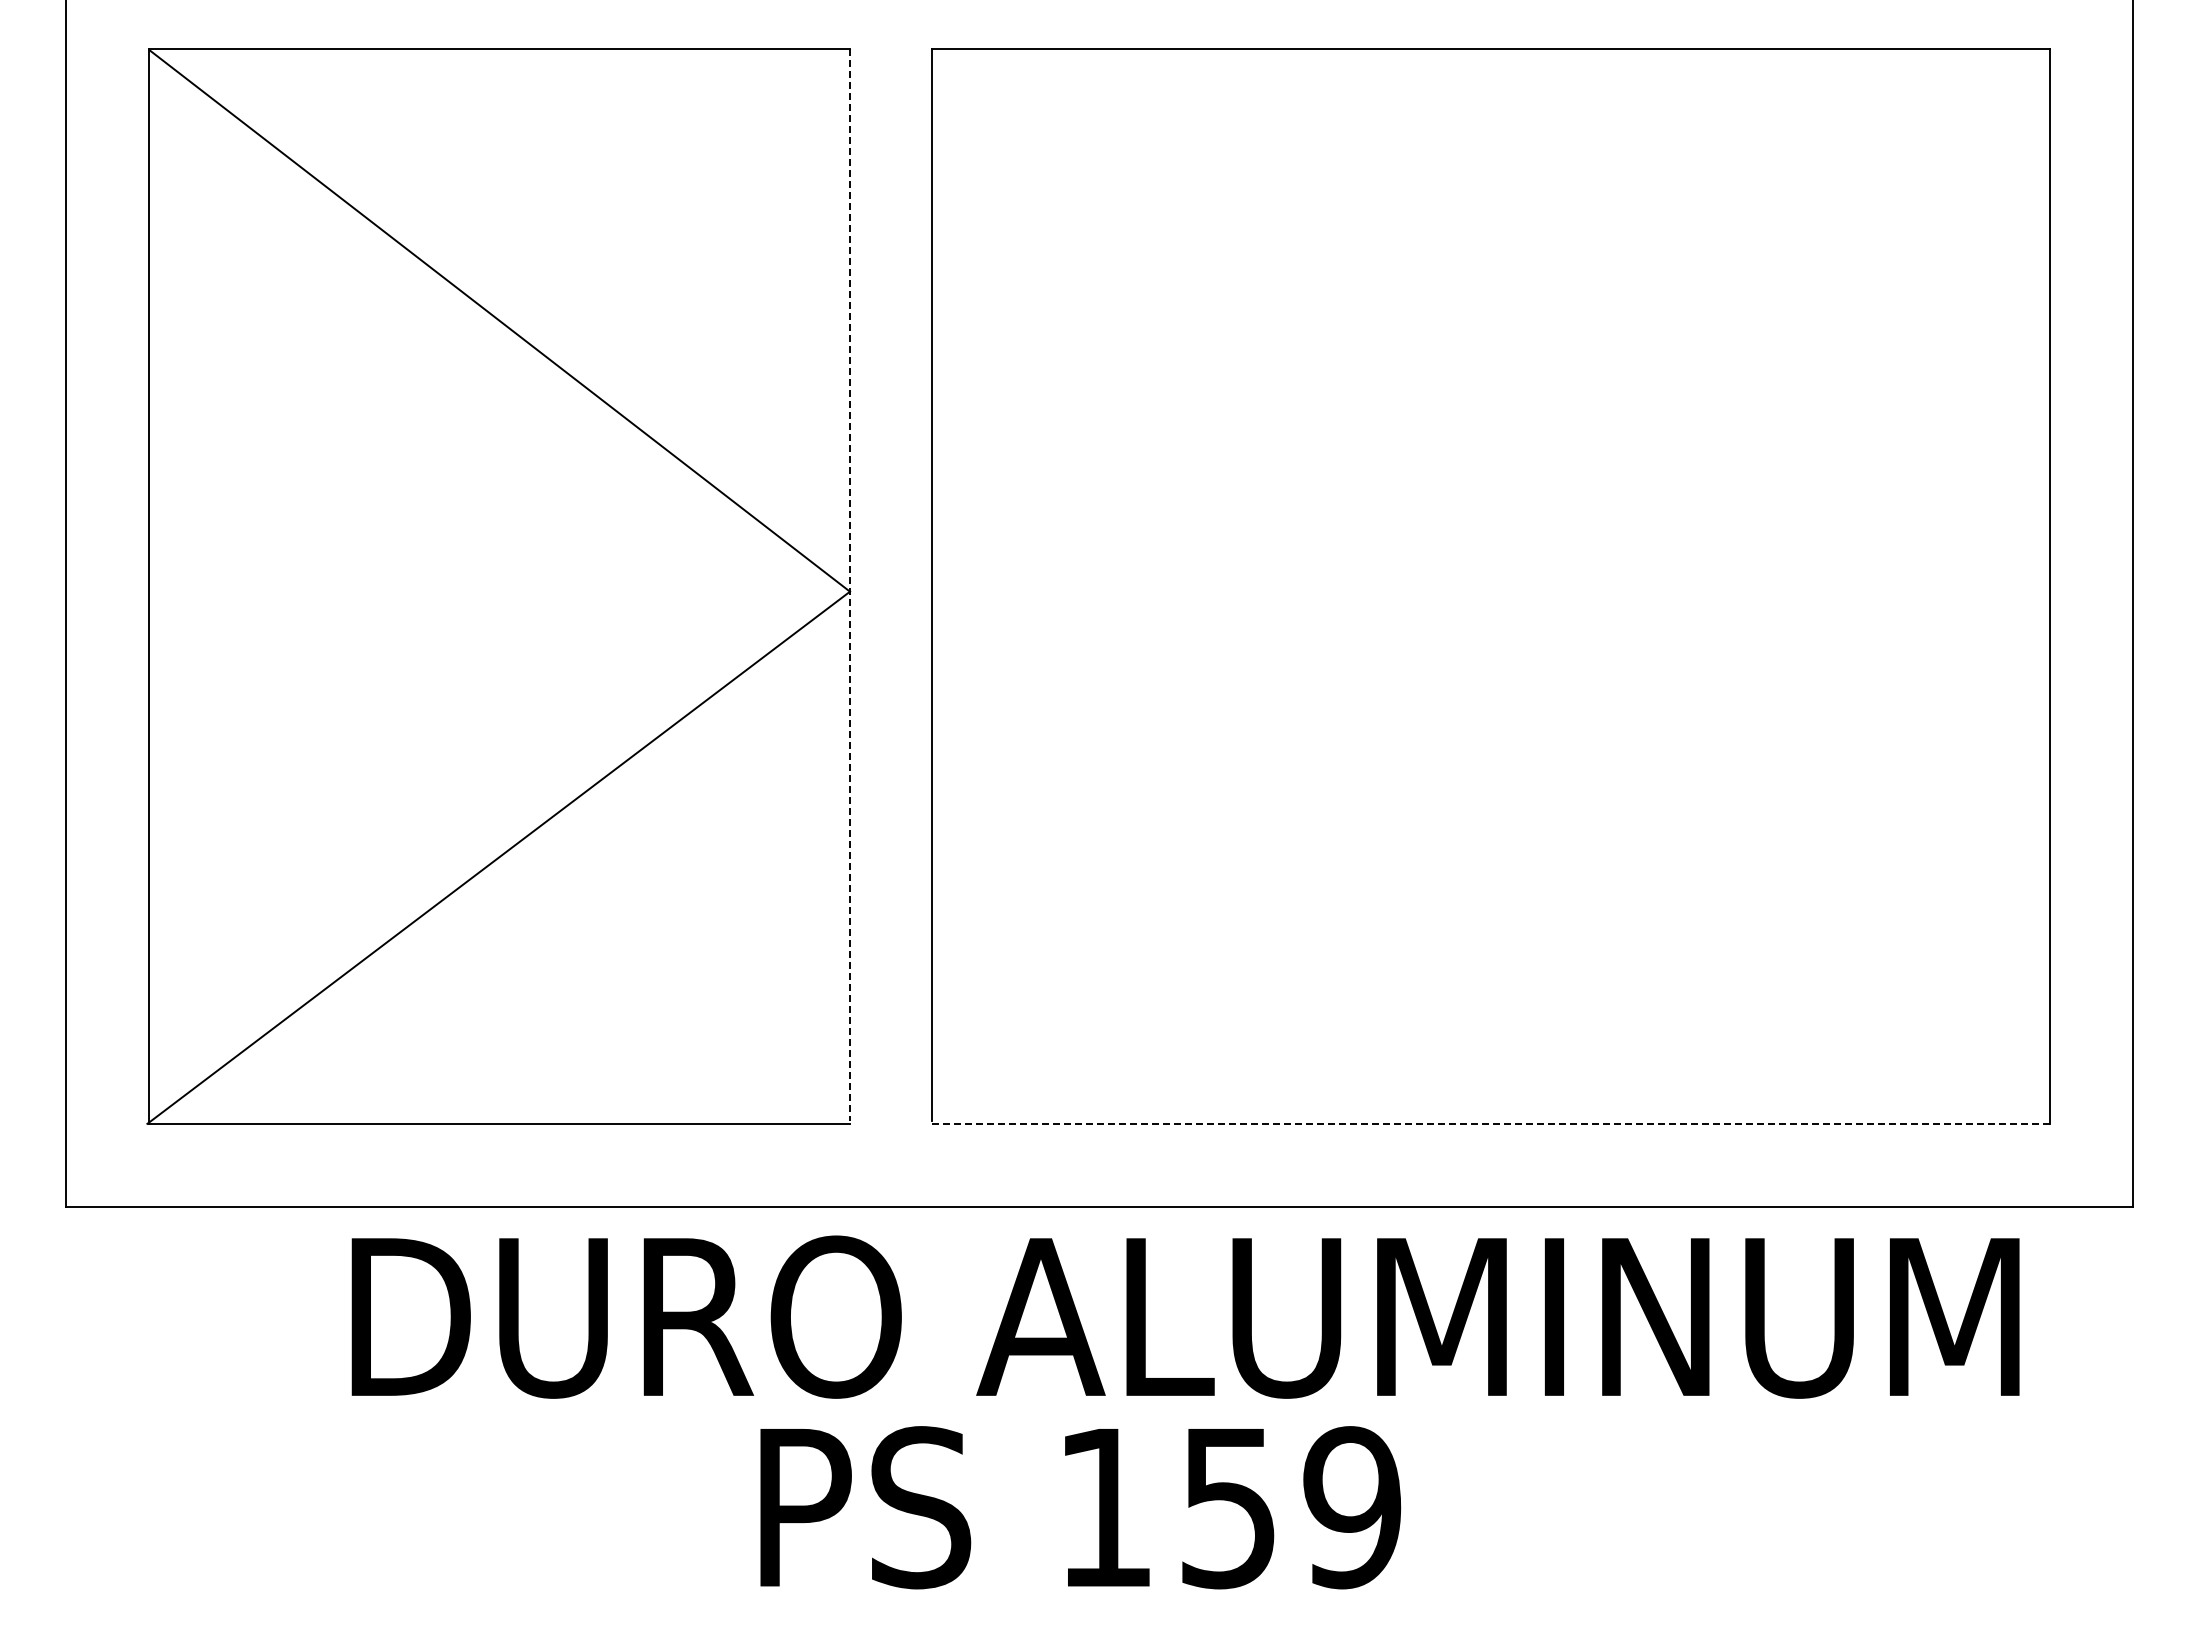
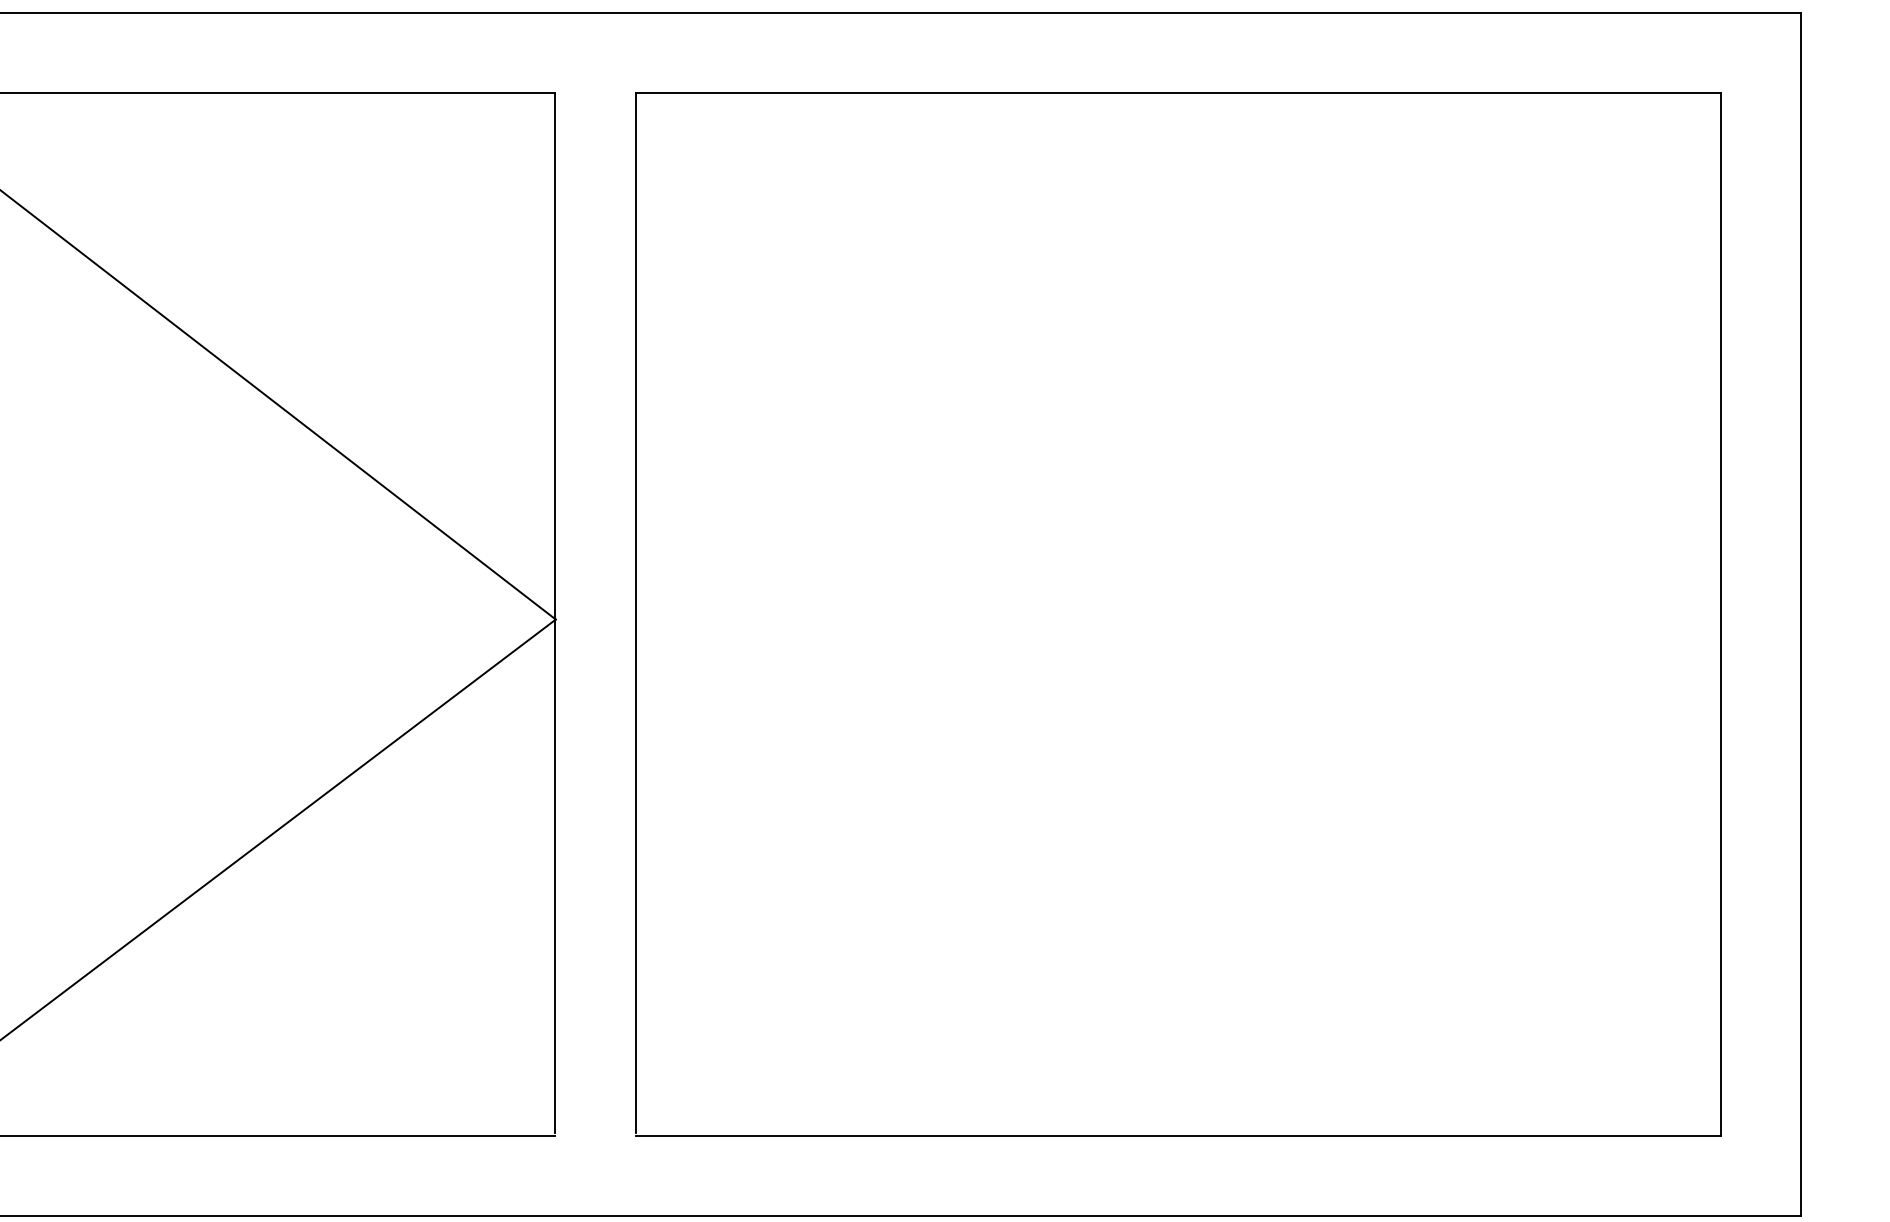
line: (849, 585) -> (555, 613), dashed -> solid
line: (1490, 1123) -> (1177, 1135), dashed -> solid

